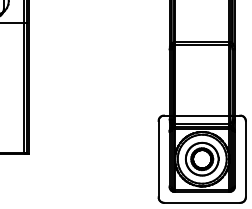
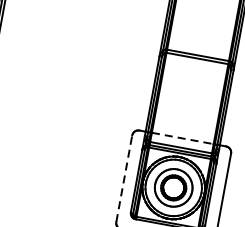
line: (202, 115) -> (183, 138), solid -> dashed
line: (158, 158) -> (124, 177), solid -> dashed

